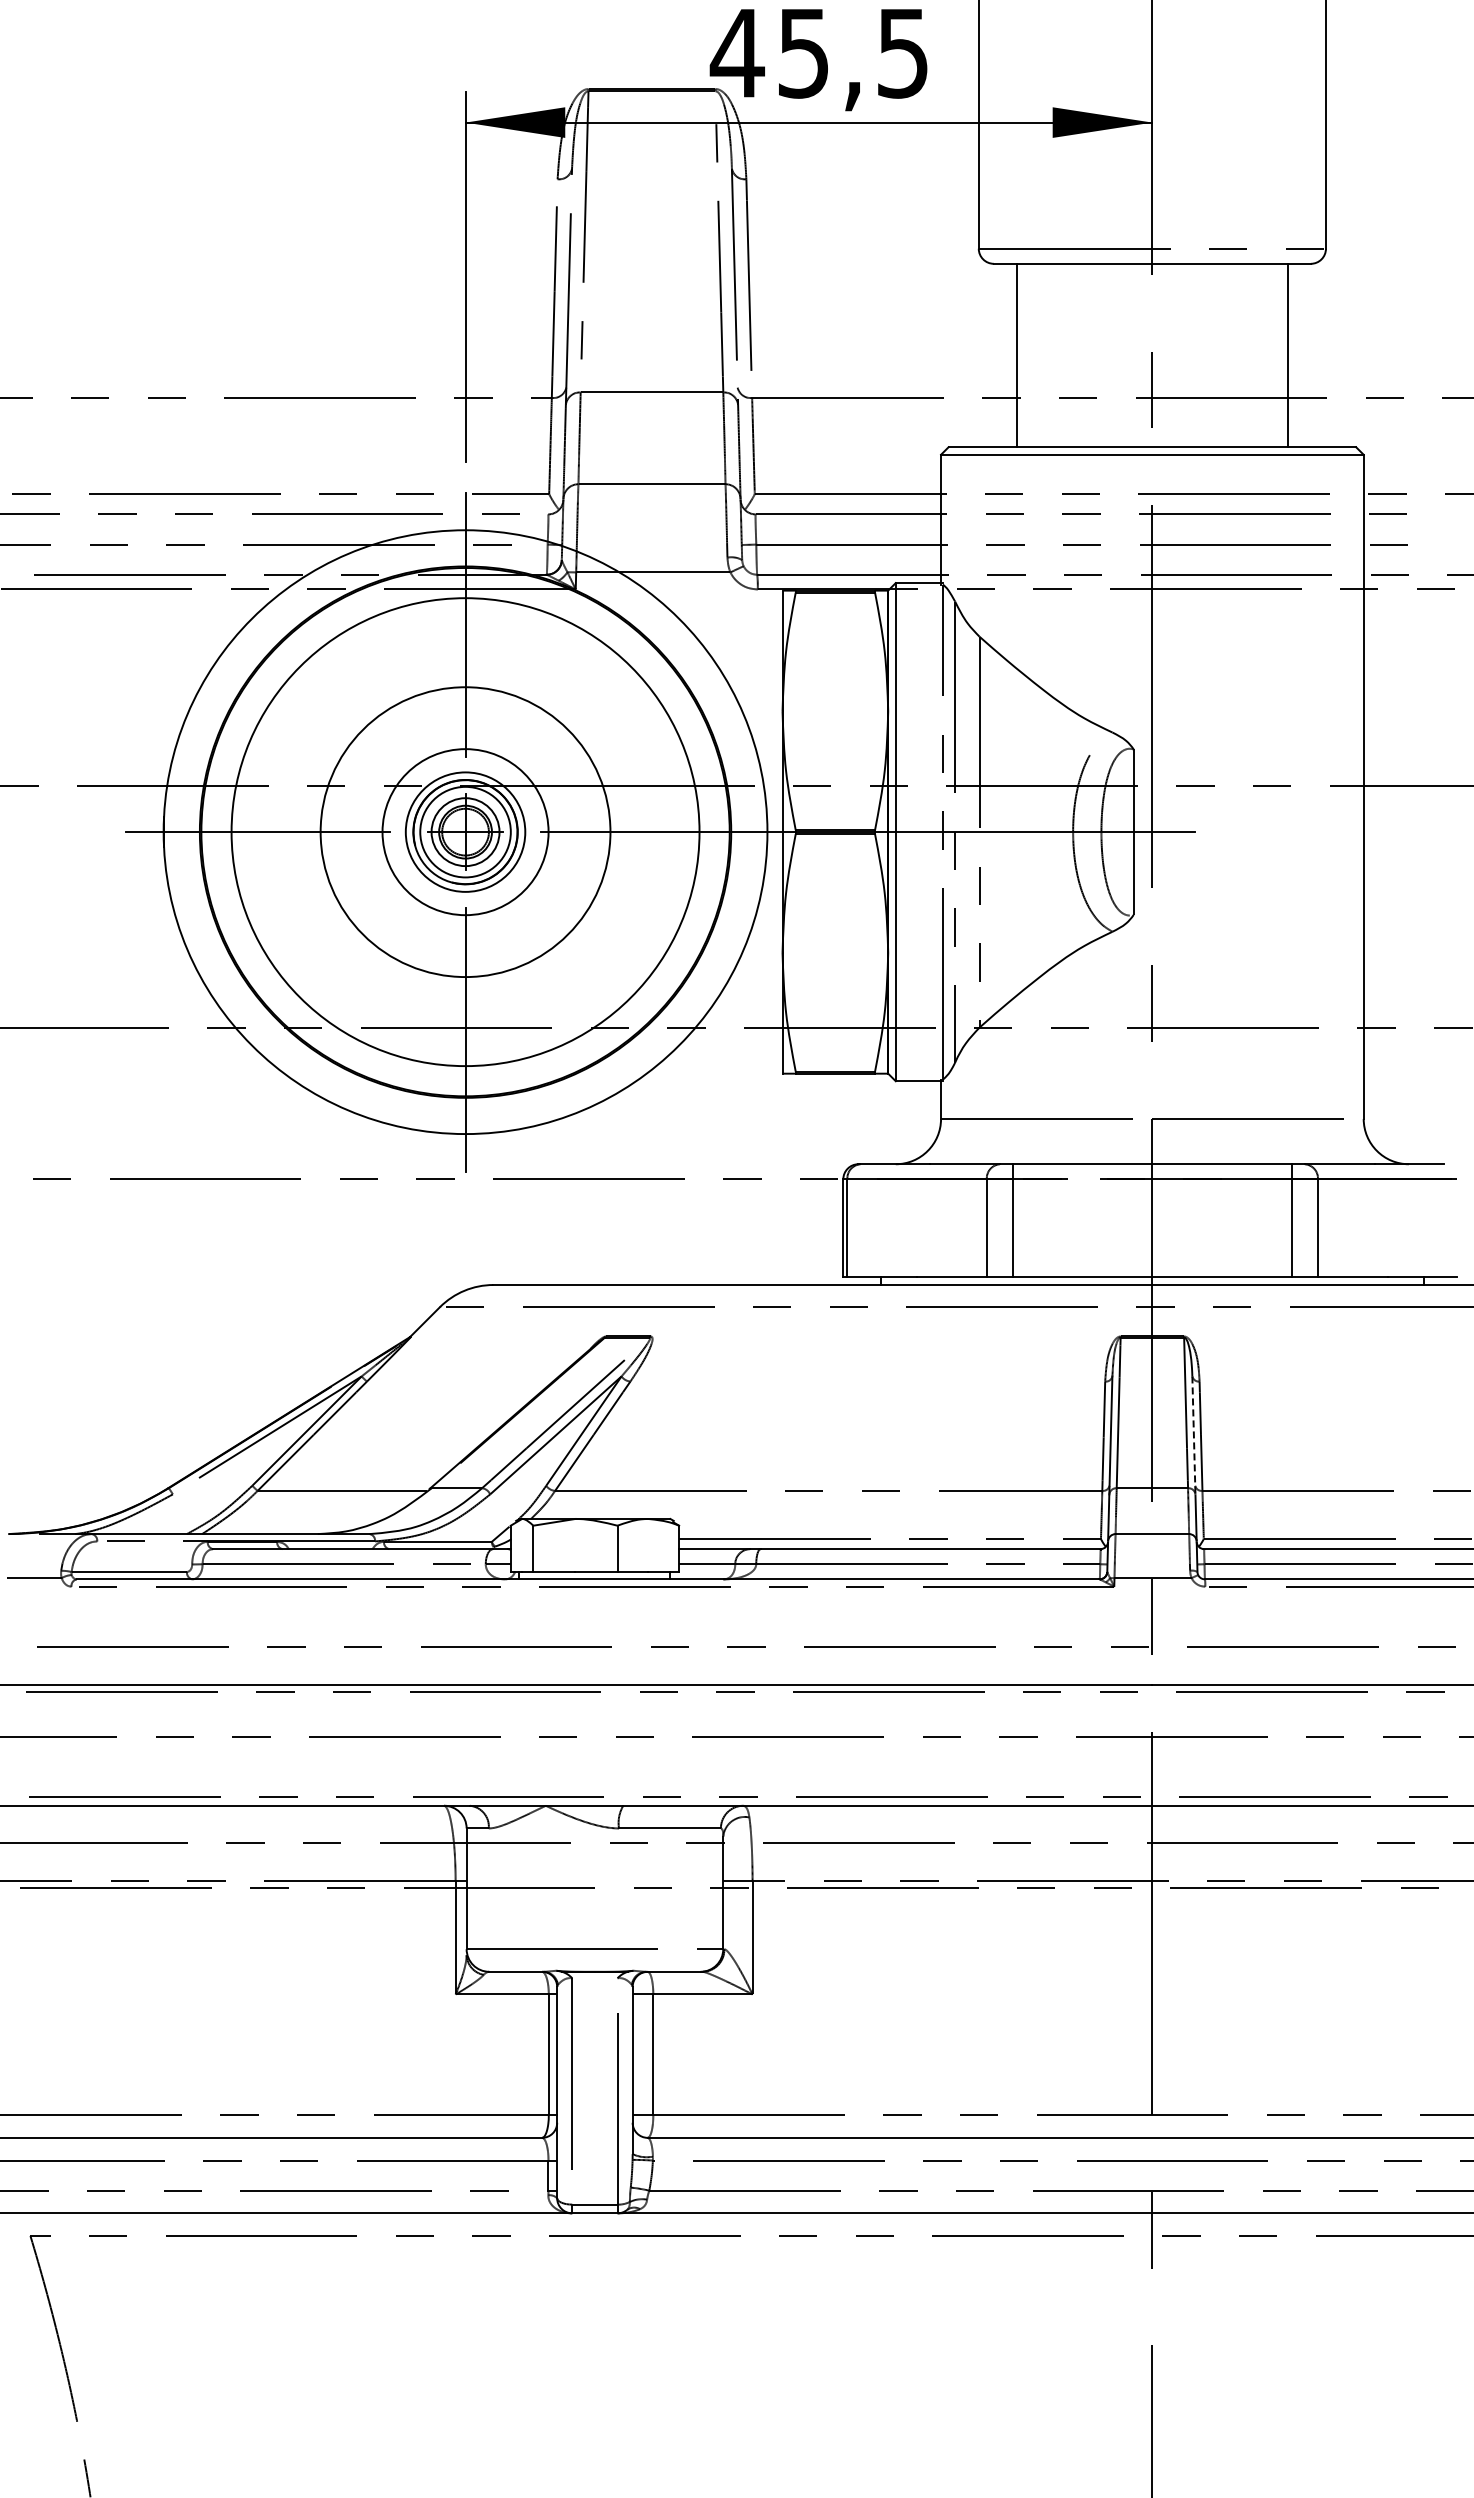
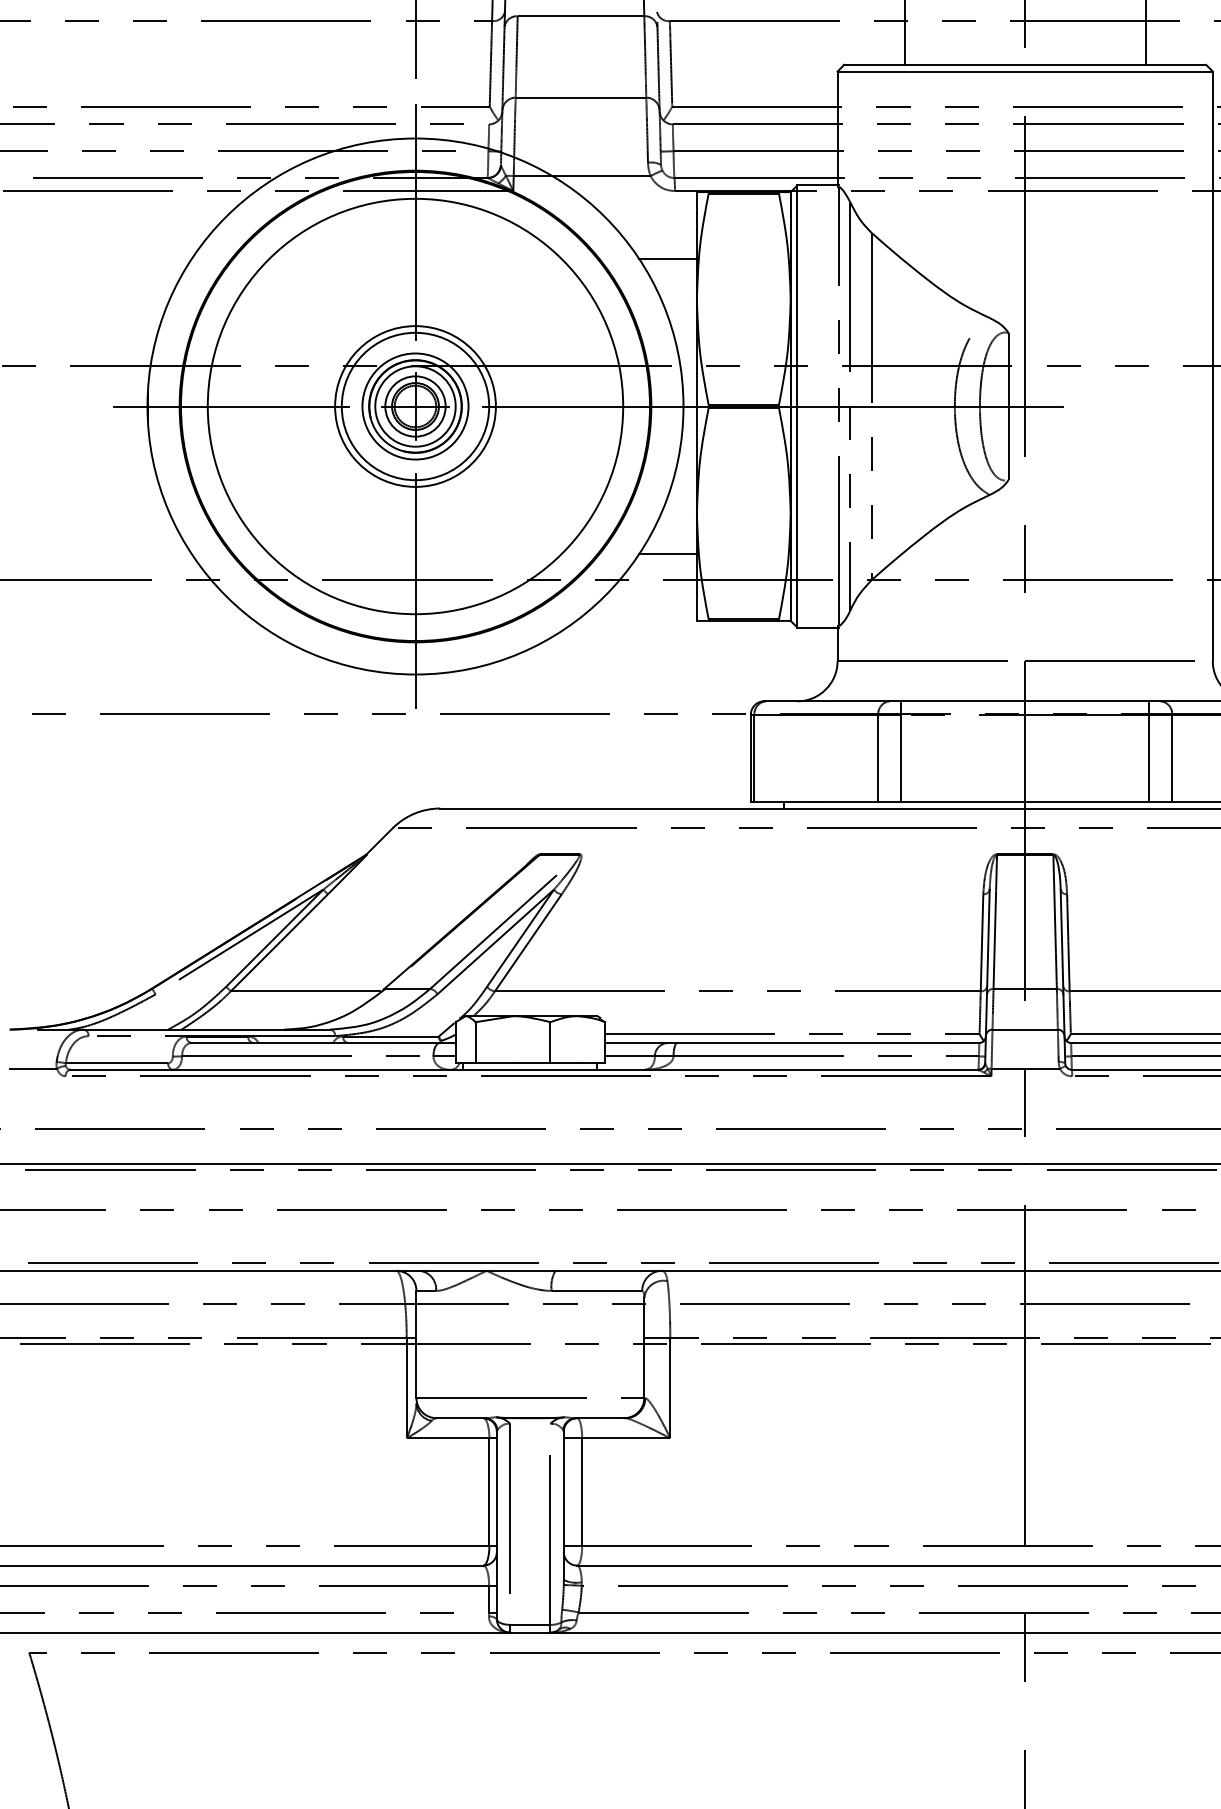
line: (749, 666) -> (667, 259), added
circle: (465, 831) -> (415, 405), size x0.62
line: (749, 998) -> (667, 554), added
line: (1193, 1435) -> (1061, 942), dashed -> solid

